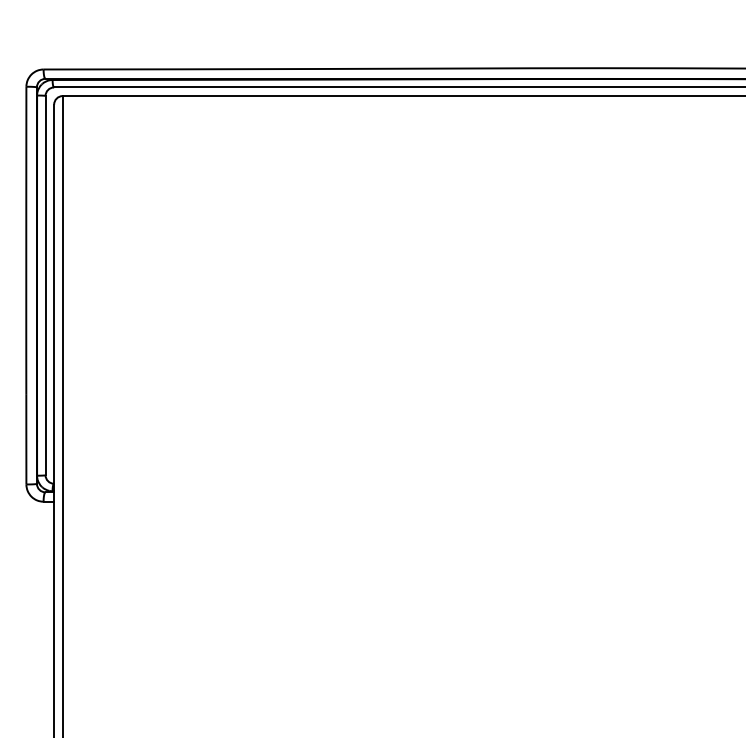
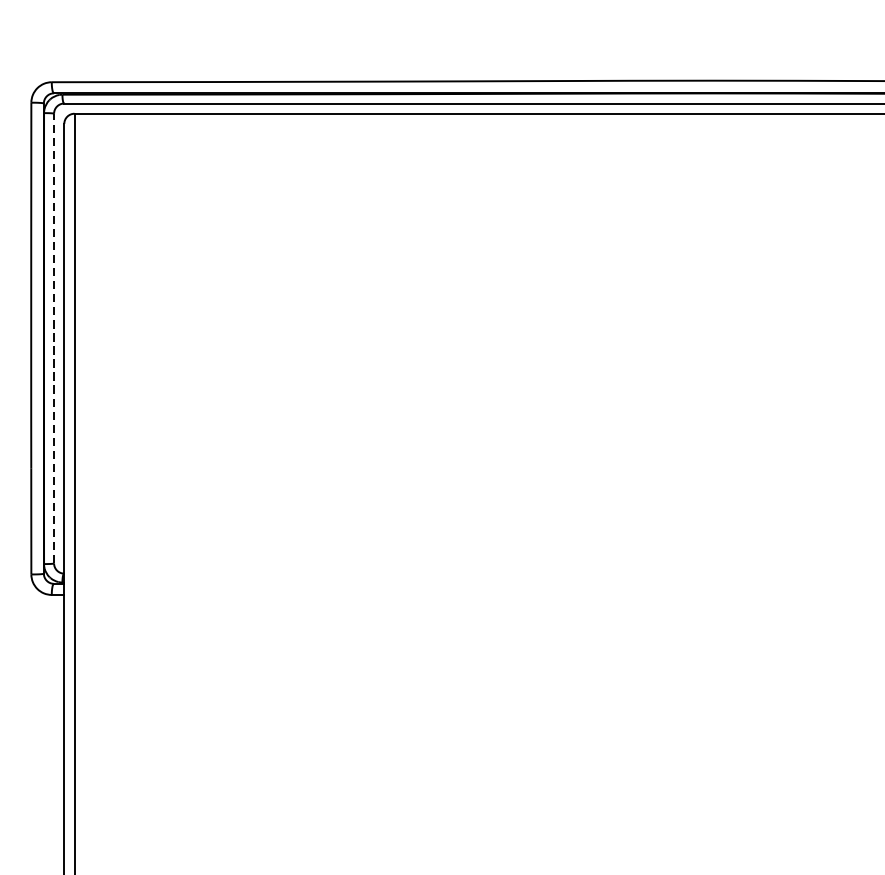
line: (45, 285) -> (54, 338), solid -> dashed

